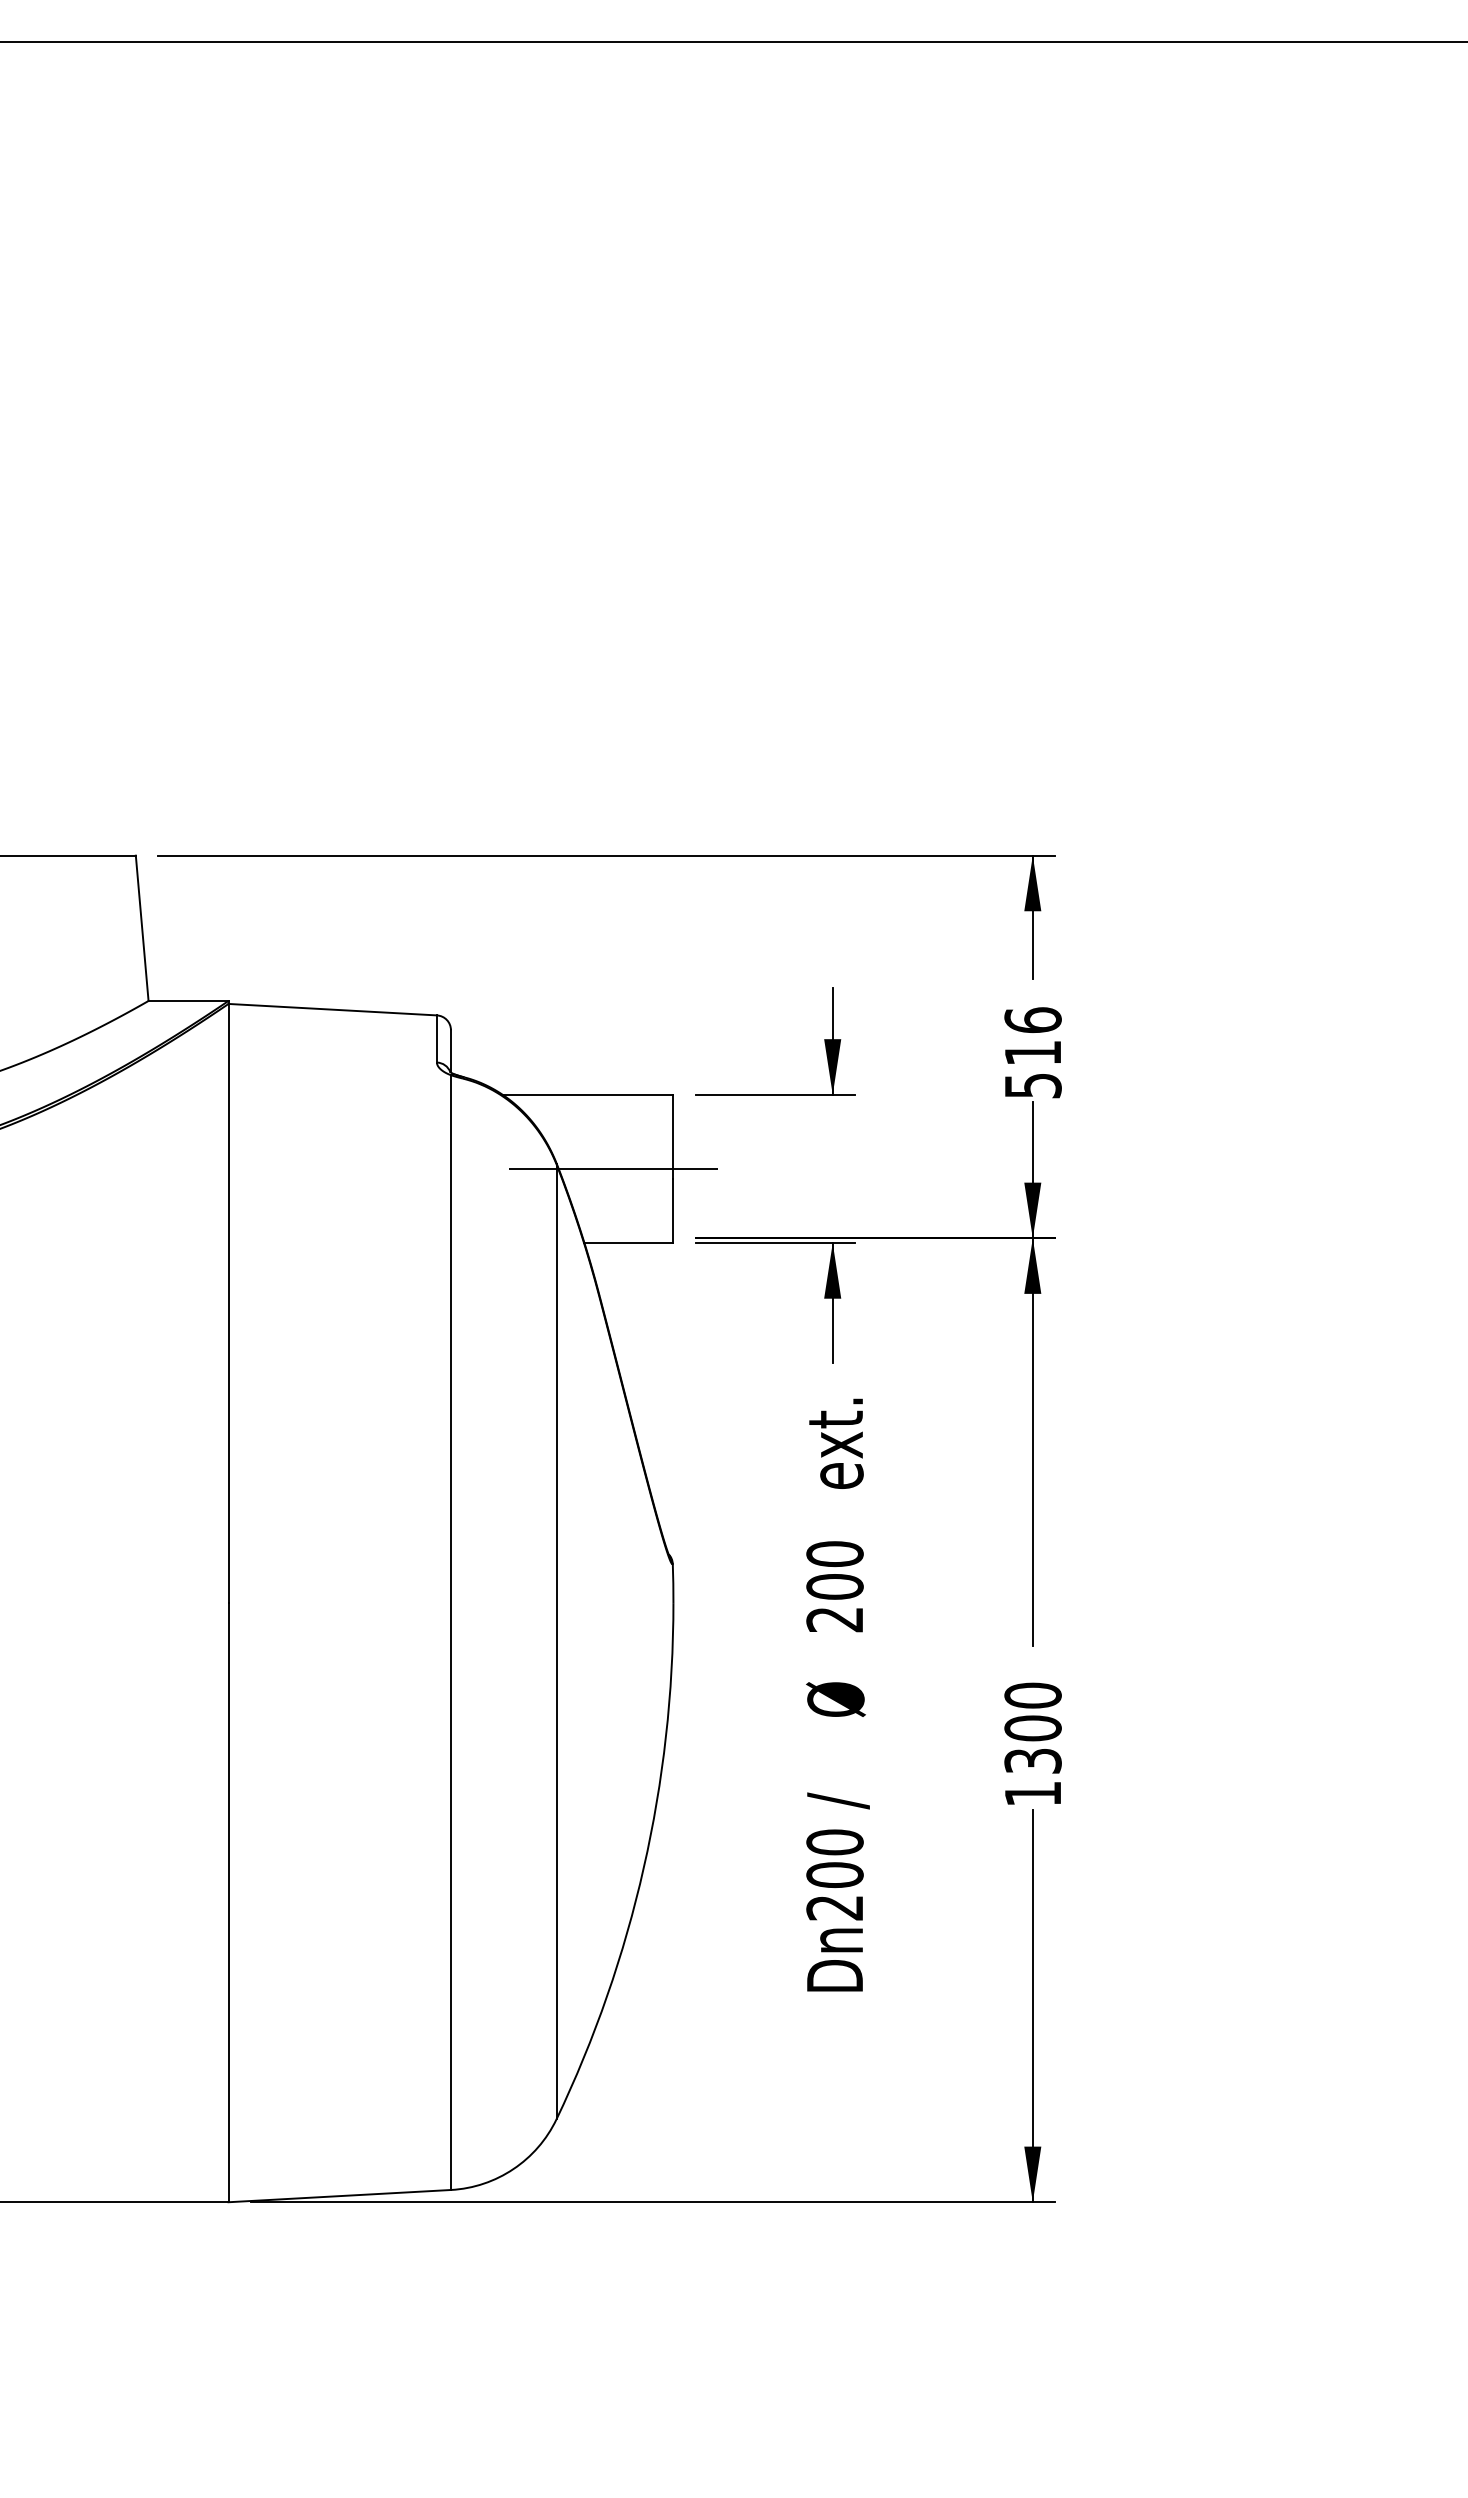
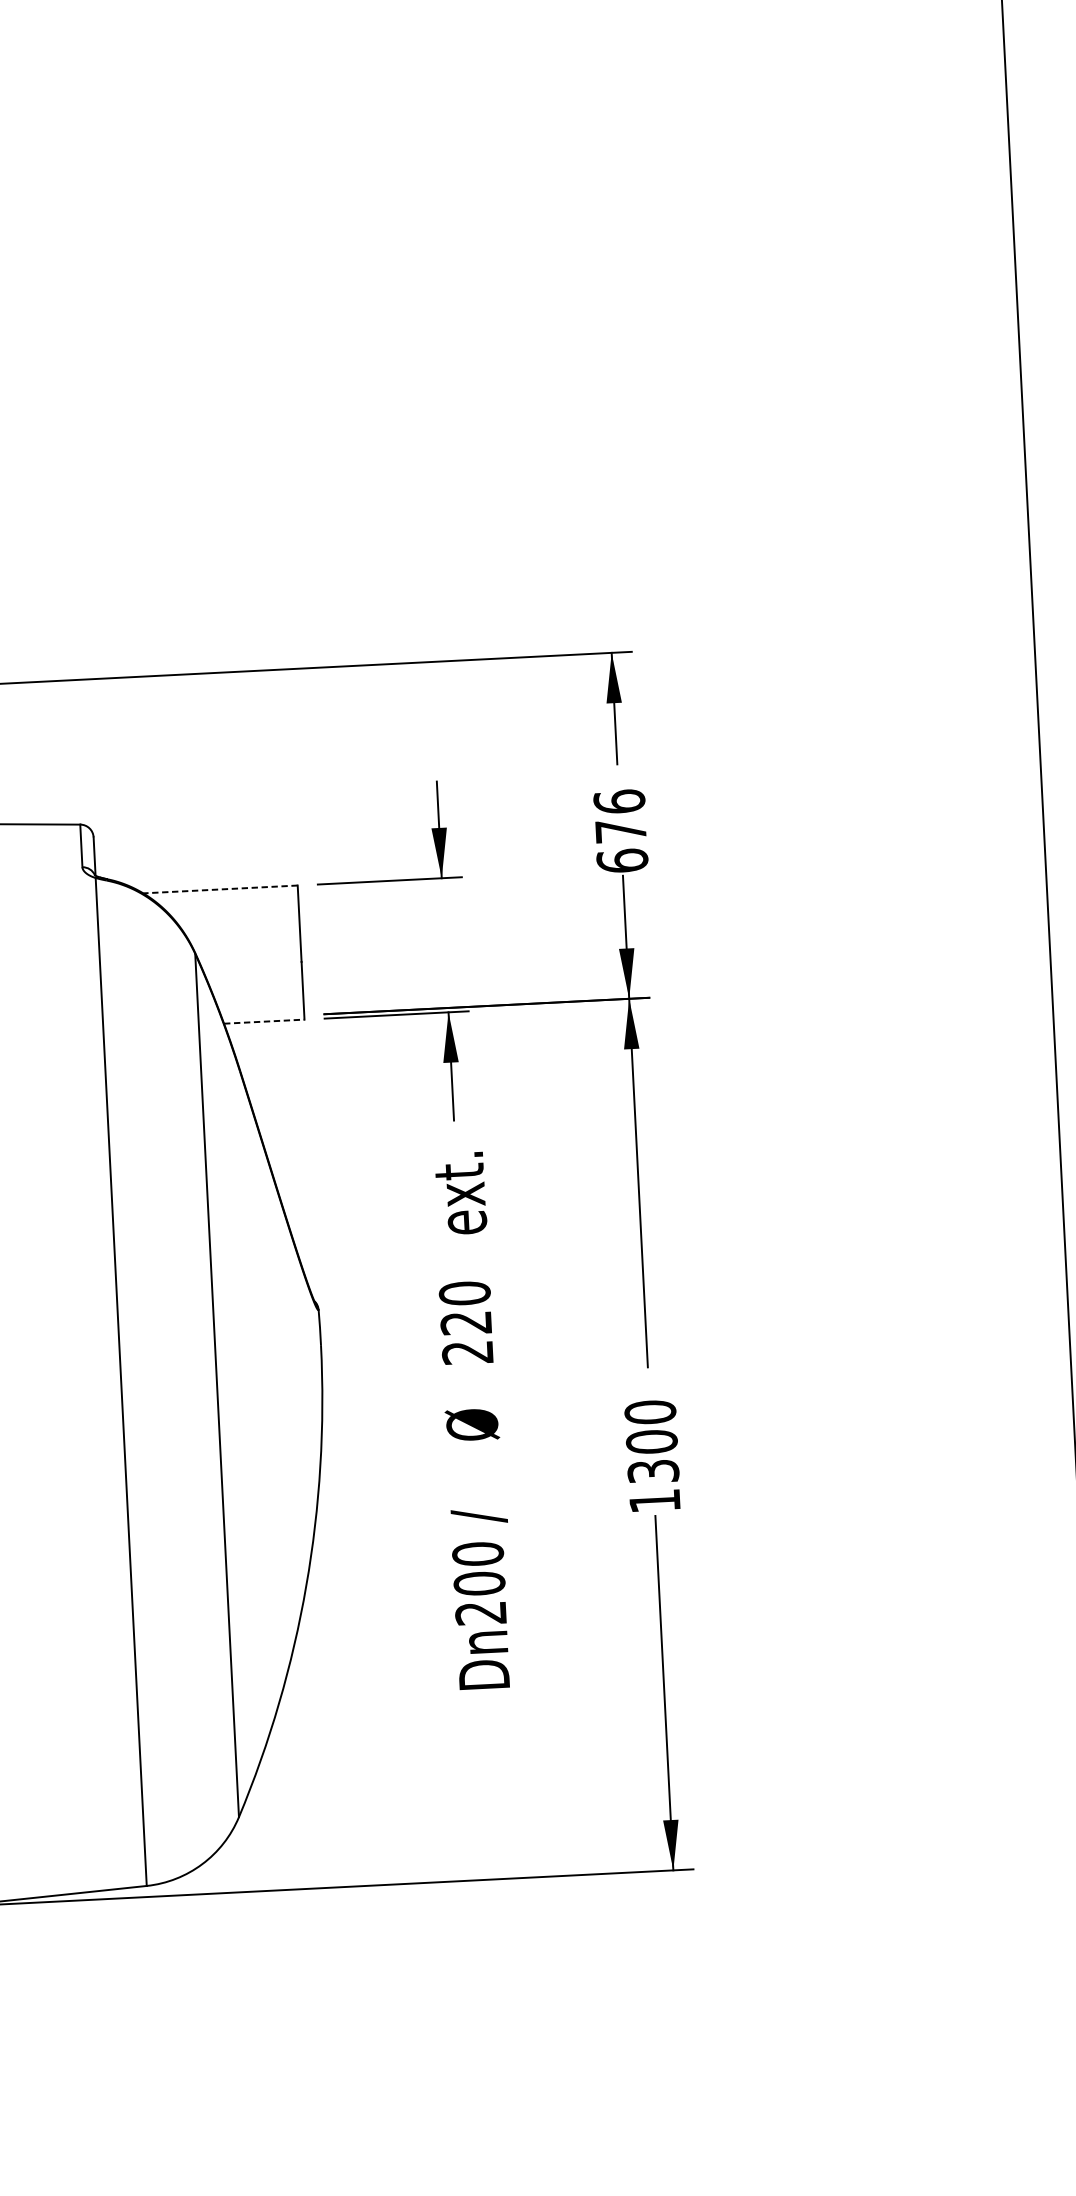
text: (1032, 1069) -> (621, 846), 516 -> 676
line: (587, 1094) -> (220, 889), solid -> dashed
line: (612, 1168) -> (245, 954), removed
line: (629, 1243) -> (264, 1022), solid -> dashed
text: (834, 1586) -> (465, 1322), 200 -> 220

